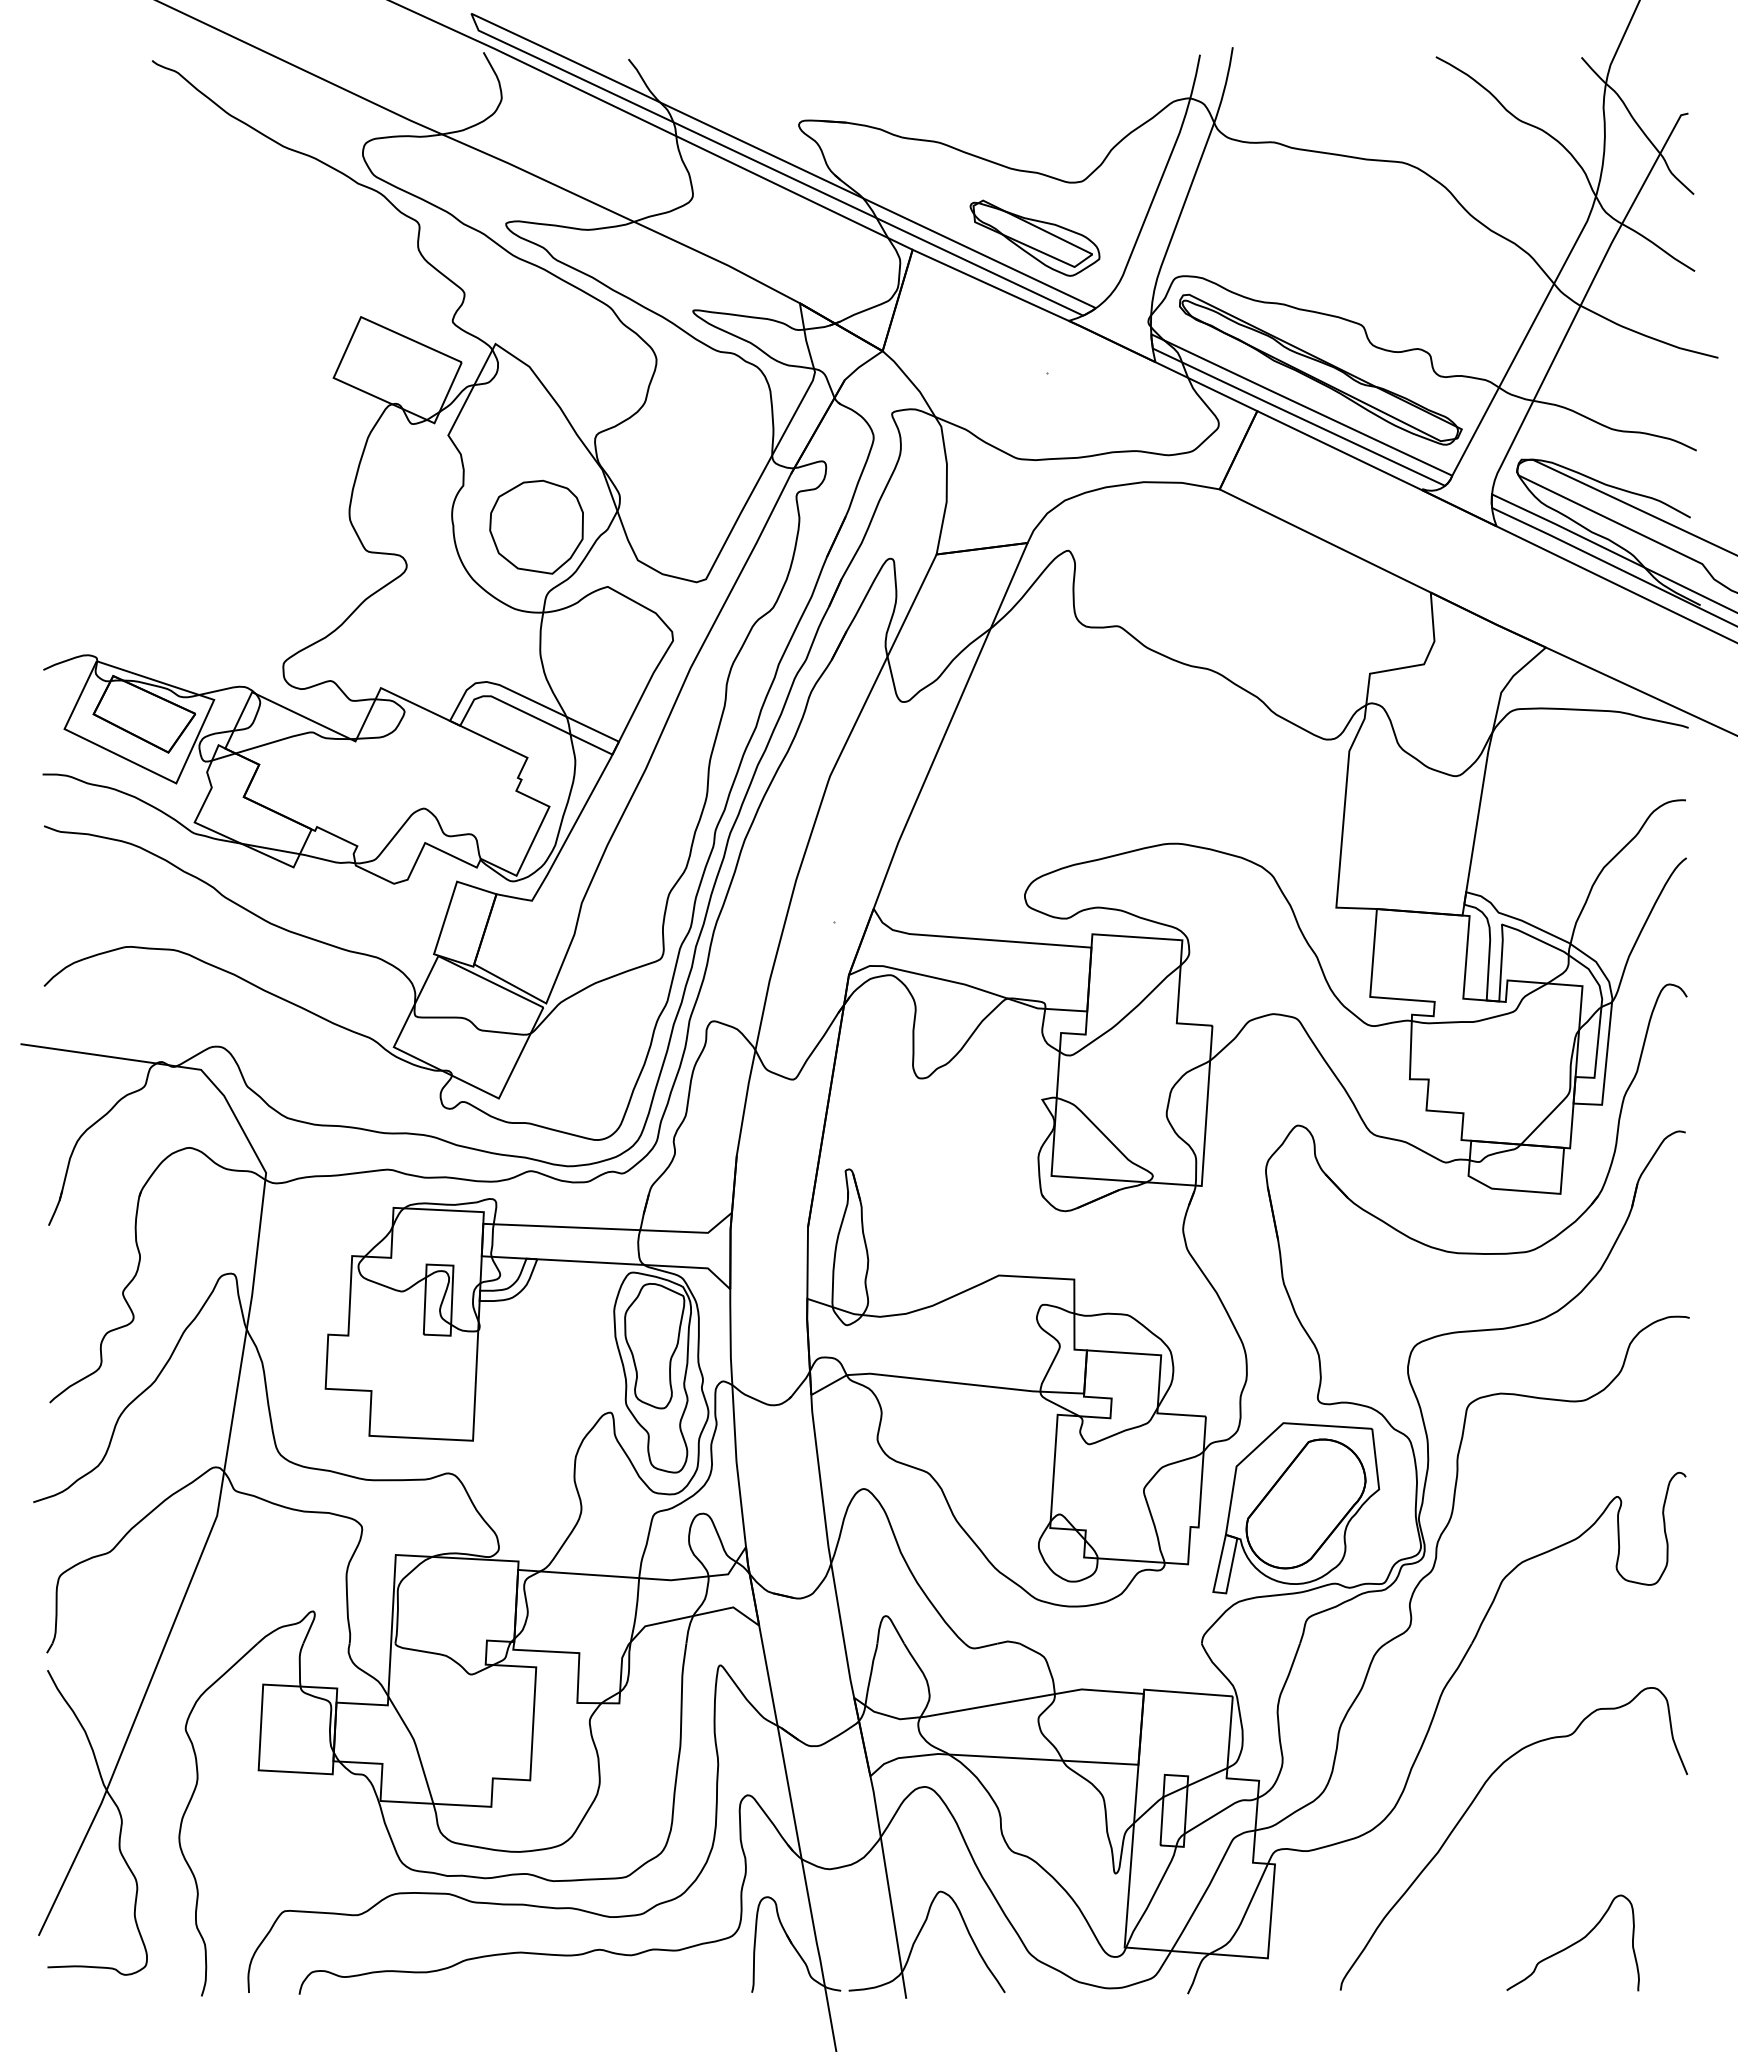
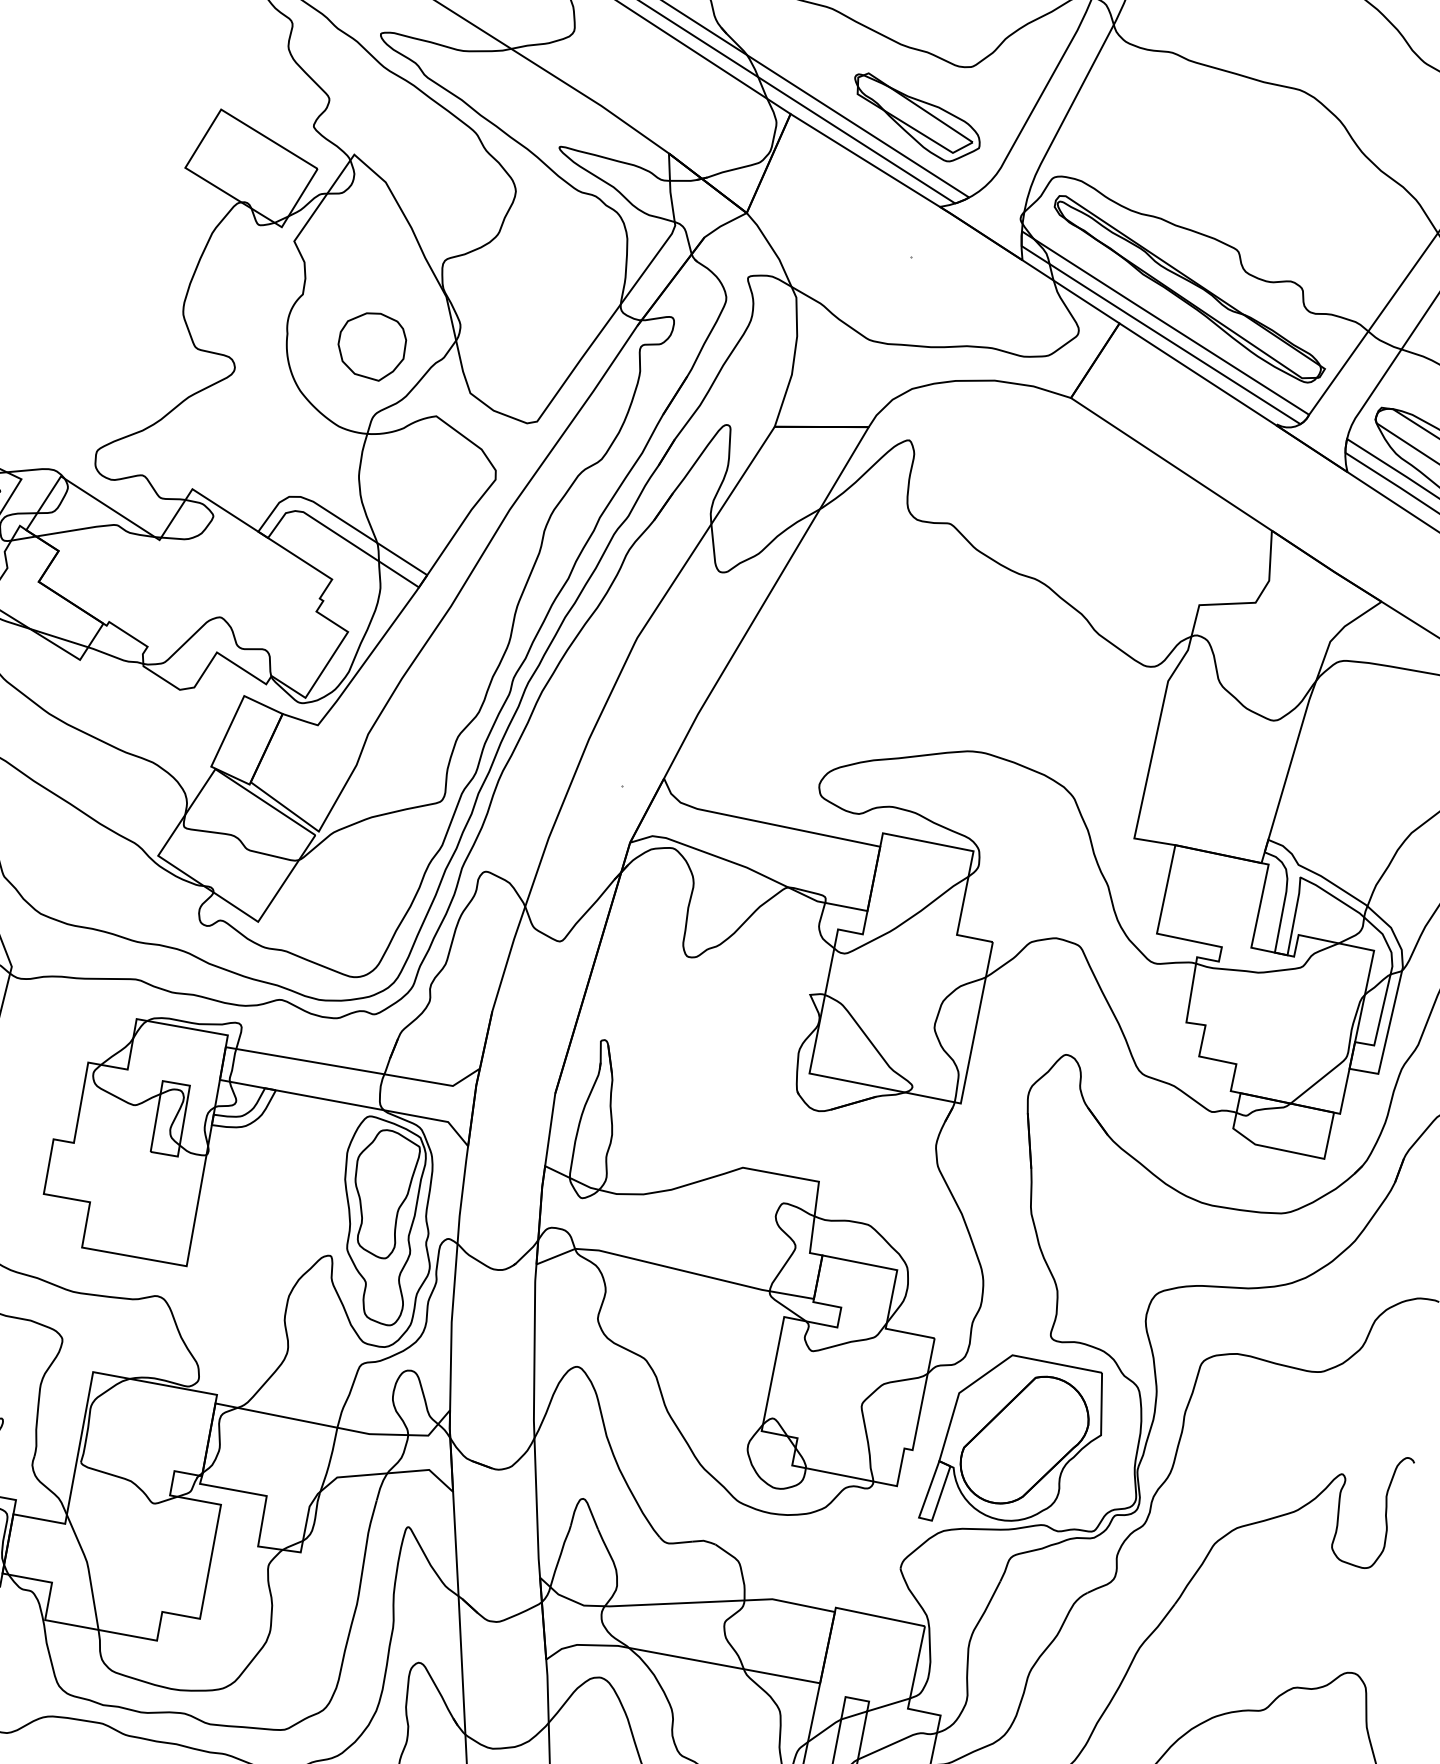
part: (536, 526) -> (371, 345), size x0.7

